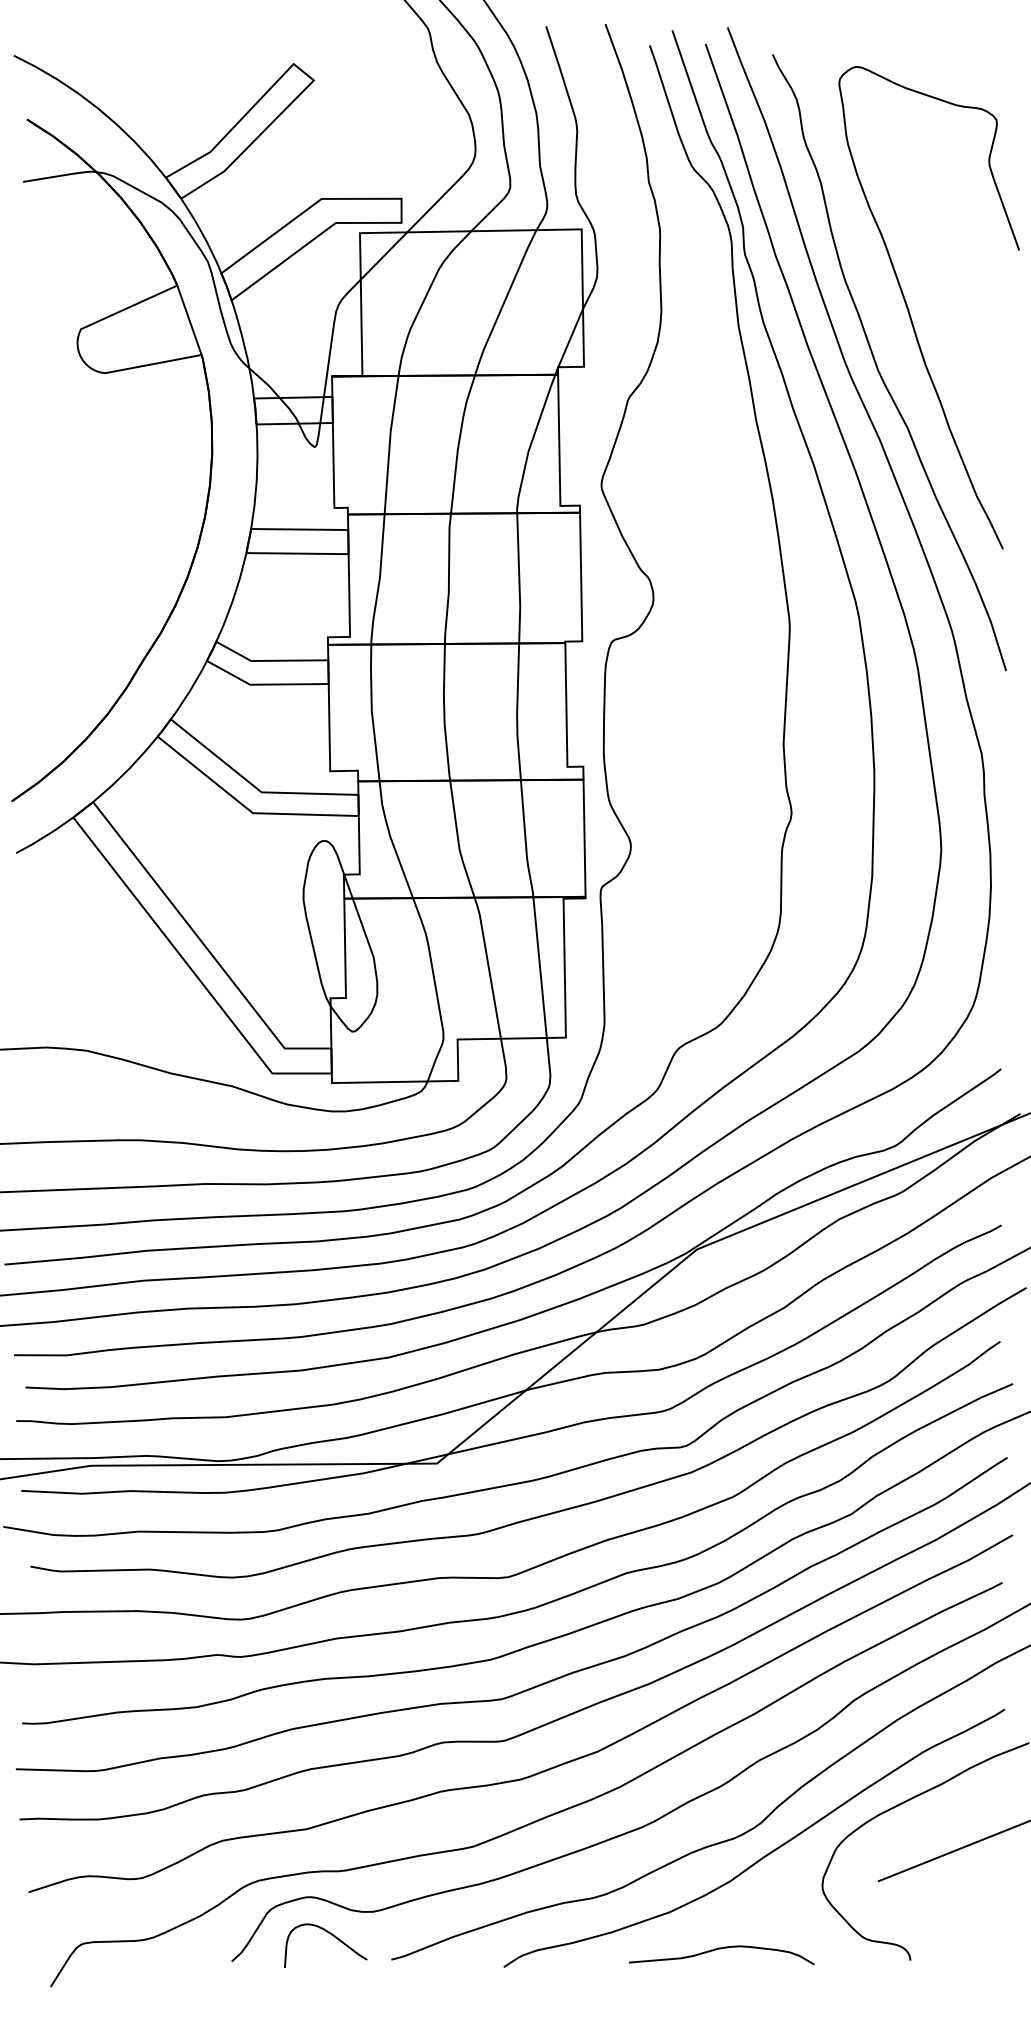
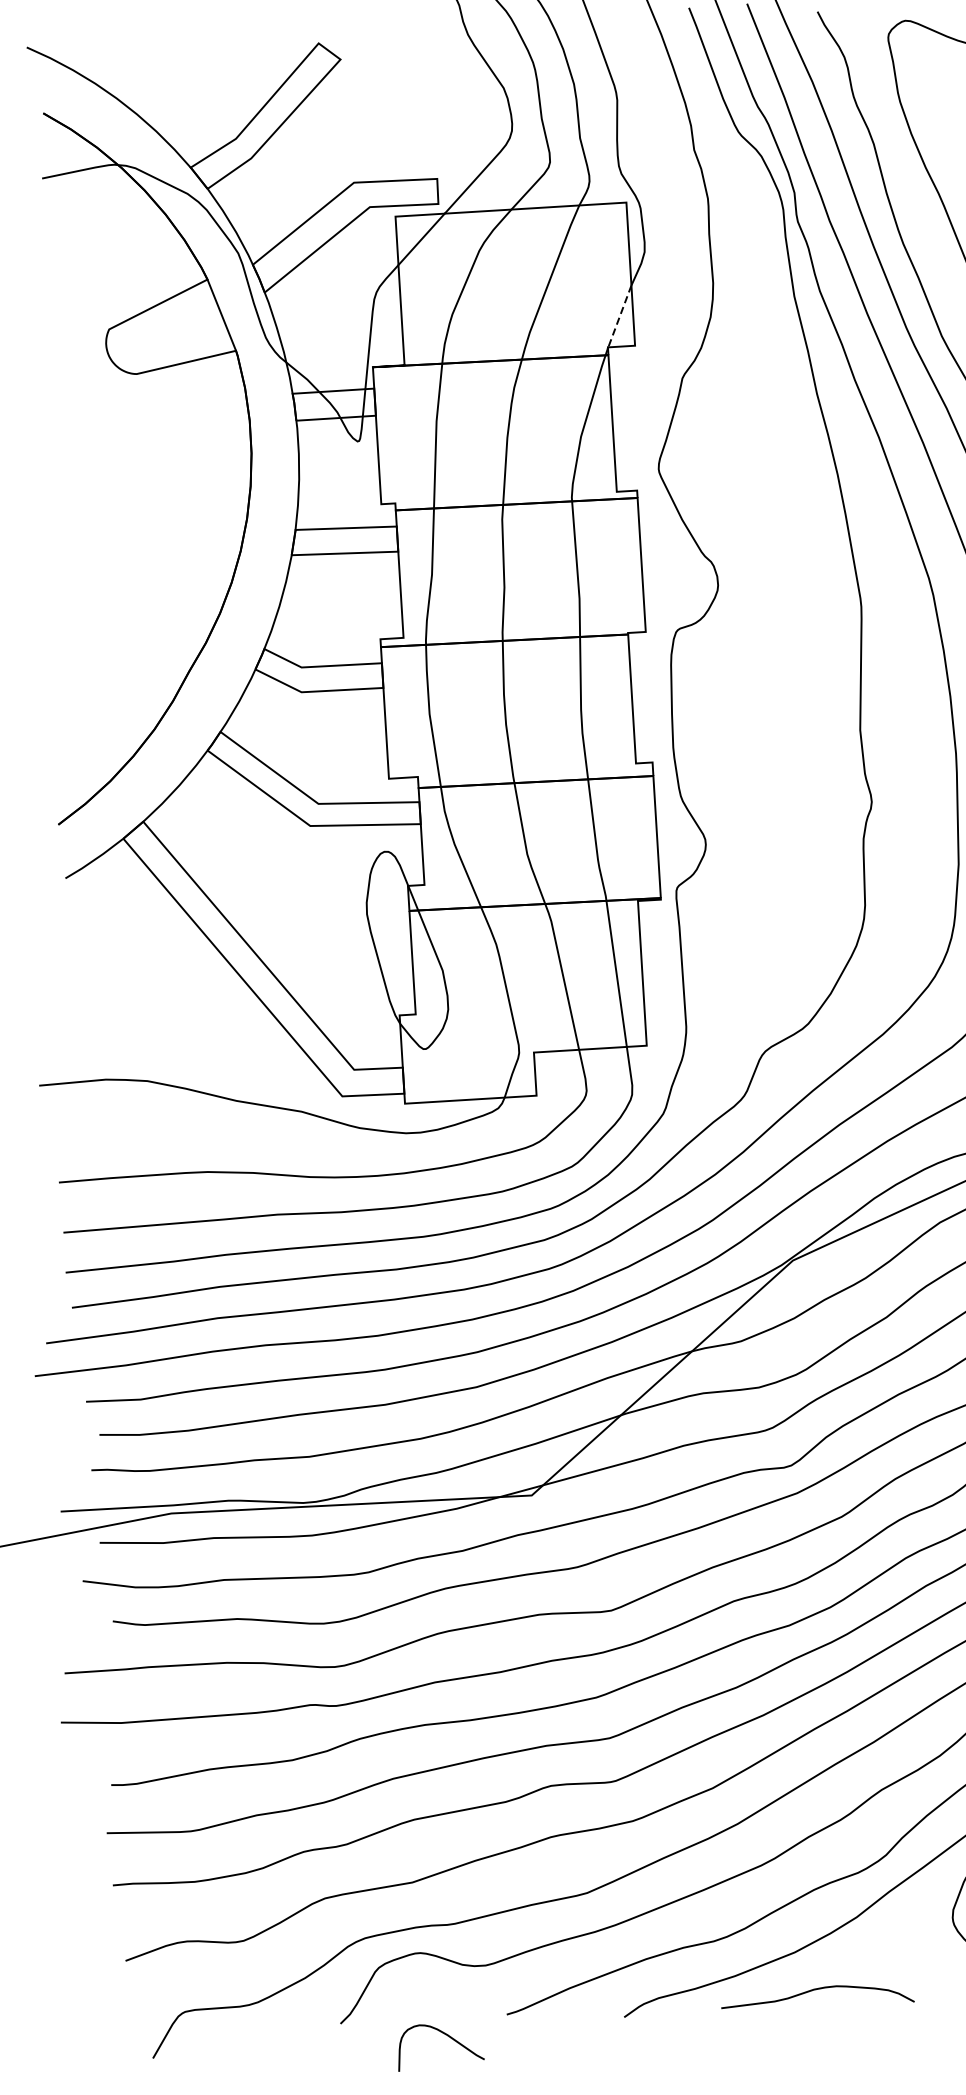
line: (570, 338) -> (619, 316), solid -> dashed
curve: (331, 1935) -> (446, 2035), moved
curve: (721, 1949) -> (817, 1990), moved

